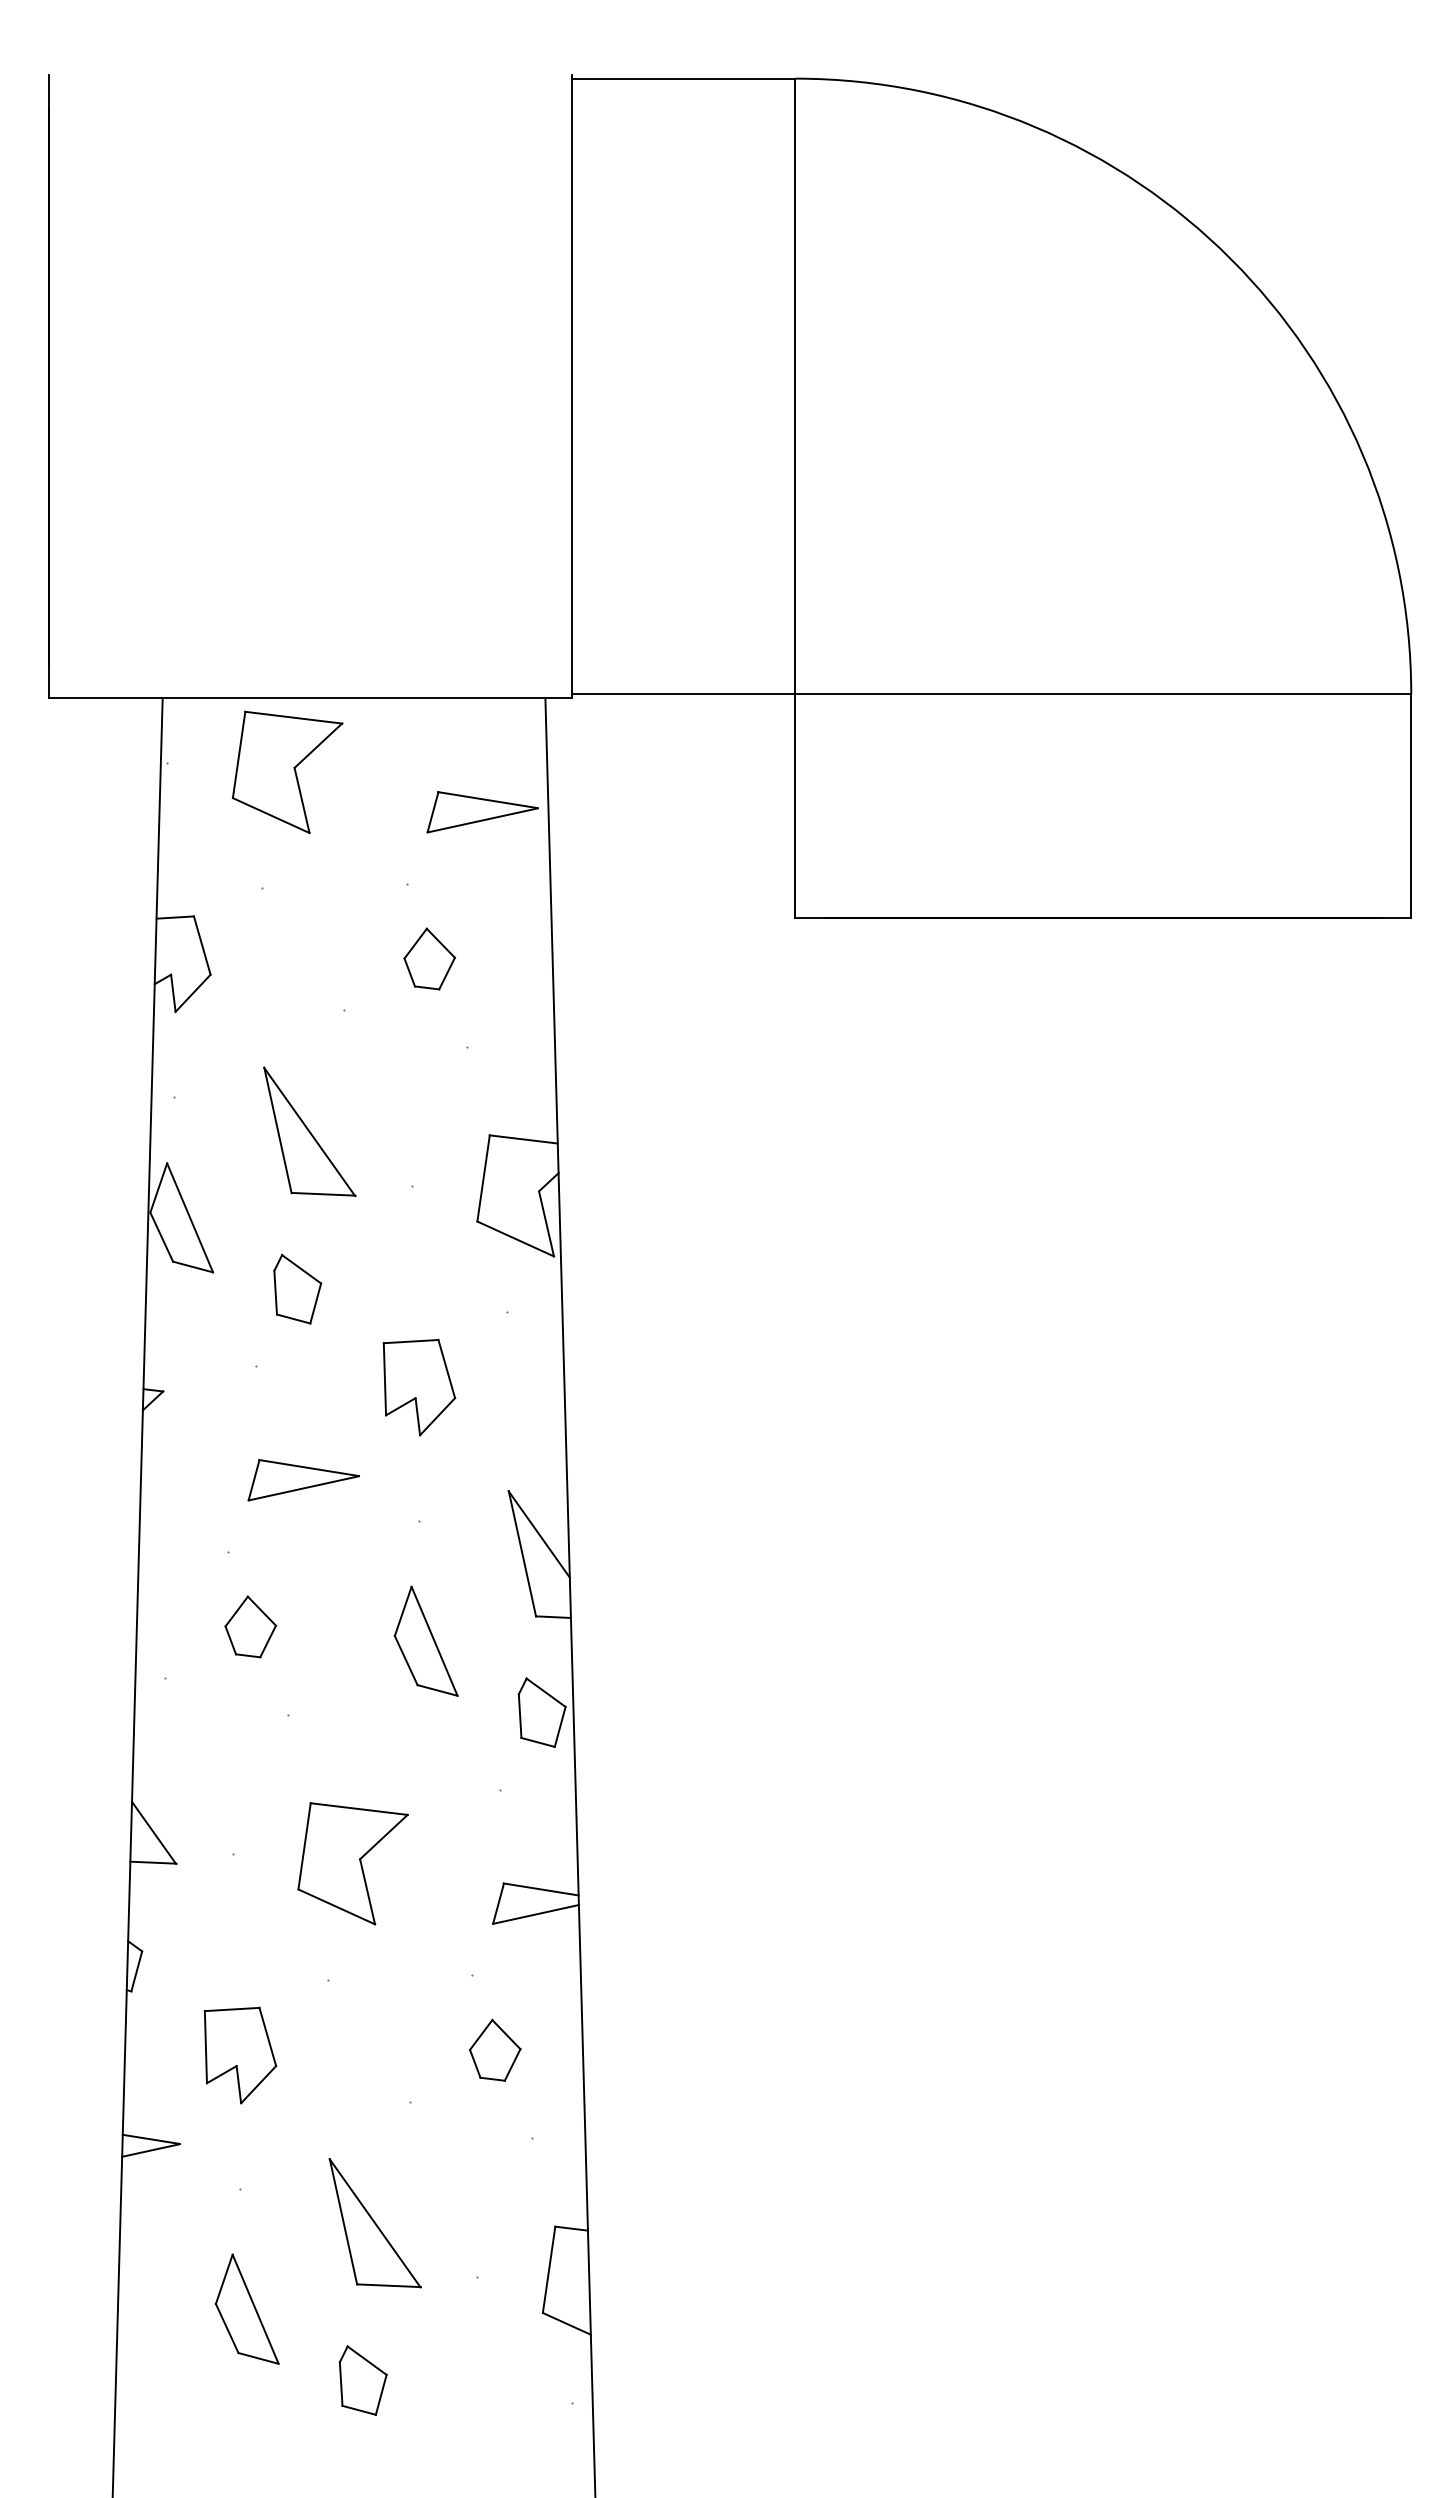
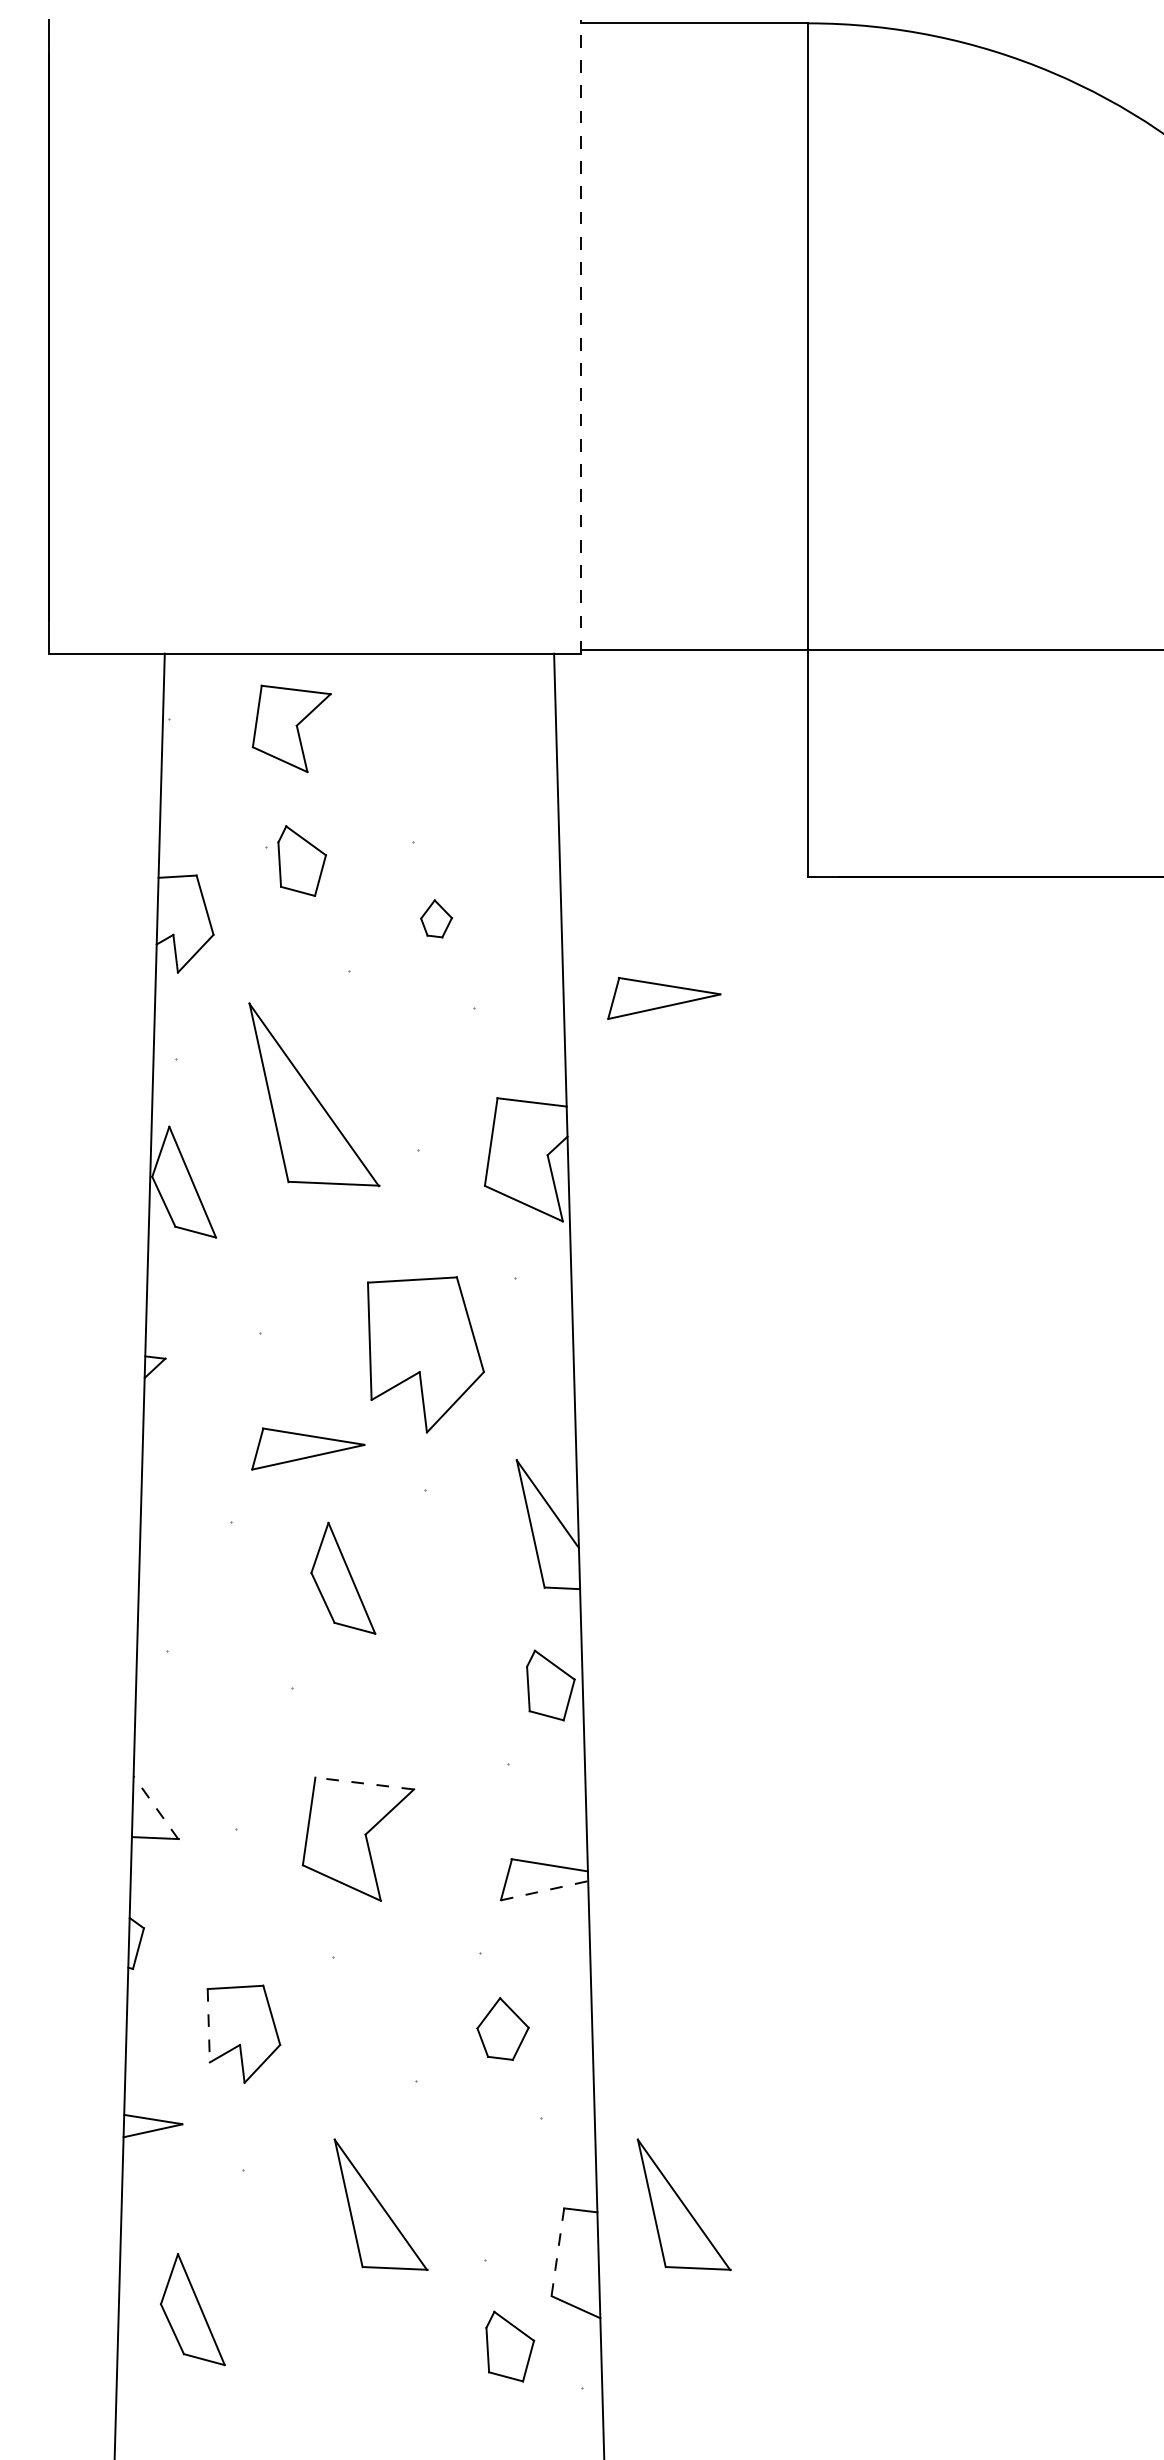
line: (572, 386) -> (581, 336), solid -> dashed
part: (287, 771) -> (291, 728), size x0.7
part: (482, 812) -> (664, 998), moved
part: (429, 958) -> (436, 918), size x0.6
part: (309, 1131) -> (314, 1094), size x1.4
part: (297, 1288) -> (301, 860), moved
part: (419, 1387) -> (426, 1354), size x1.6
part: (250, 1626) -> (254, 1597), removed
part: (425, 1640) -> (342, 1577), moved
line: (359, 1809) -> (365, 1783), solid -> dashed
line: (153, 1832) -> (155, 1807), solid -> dashed
line: (536, 1914) -> (545, 1890), solid -> dashed
line: (205, 2047) -> (208, 2026), solid -> dashed
part: (672, 2223) -> (683, 2205), added
line: (549, 2269) -> (558, 2251), solid -> dashed
part: (246, 2308) -> (192, 2308), moved
part: (362, 2380) -> (509, 2346), moved

